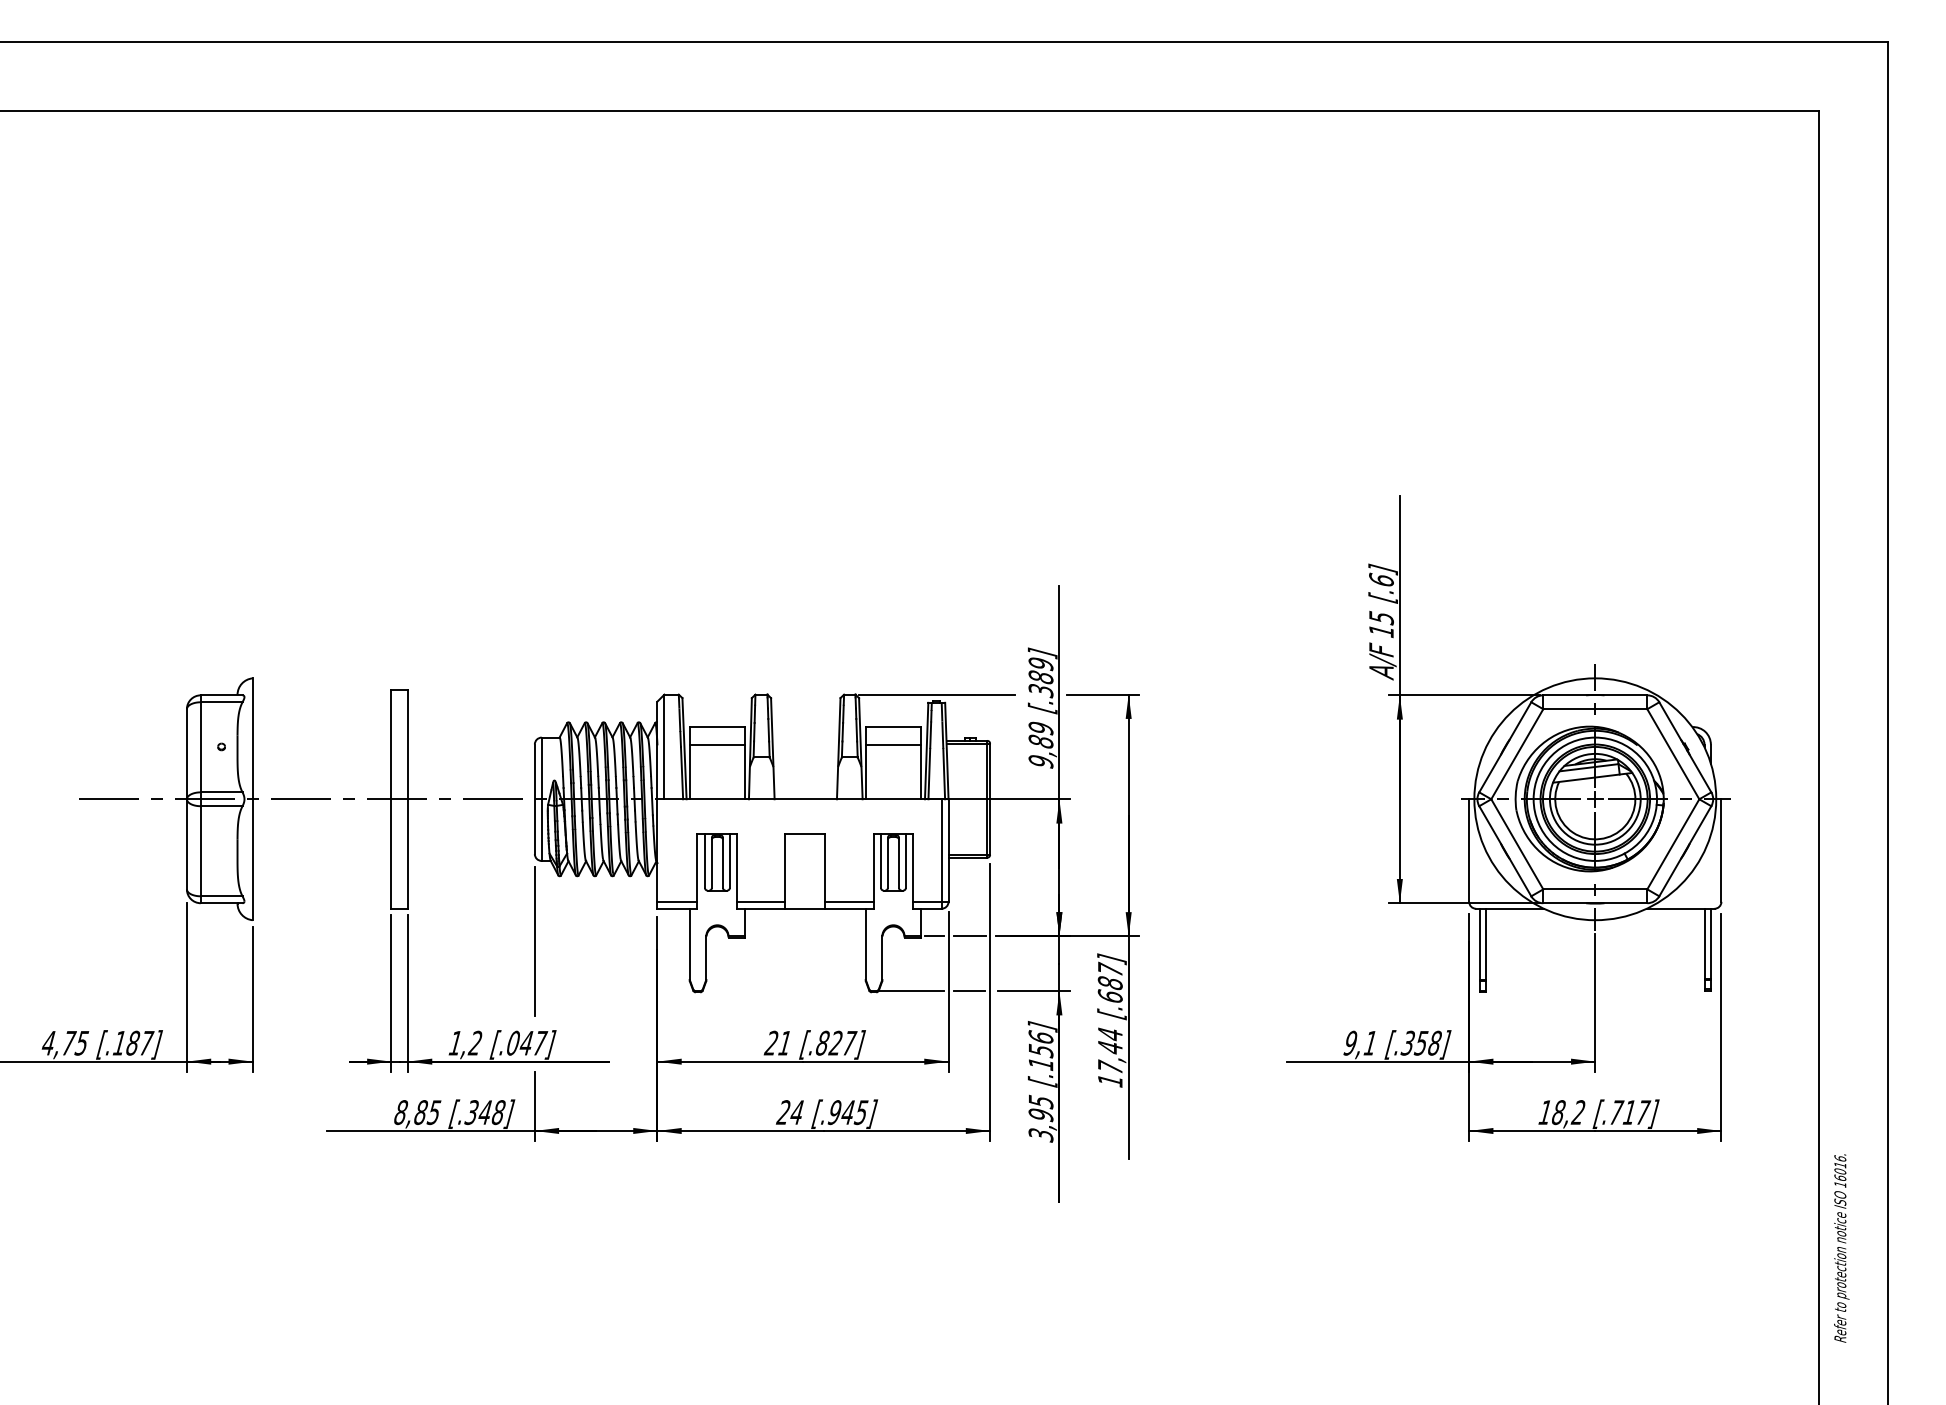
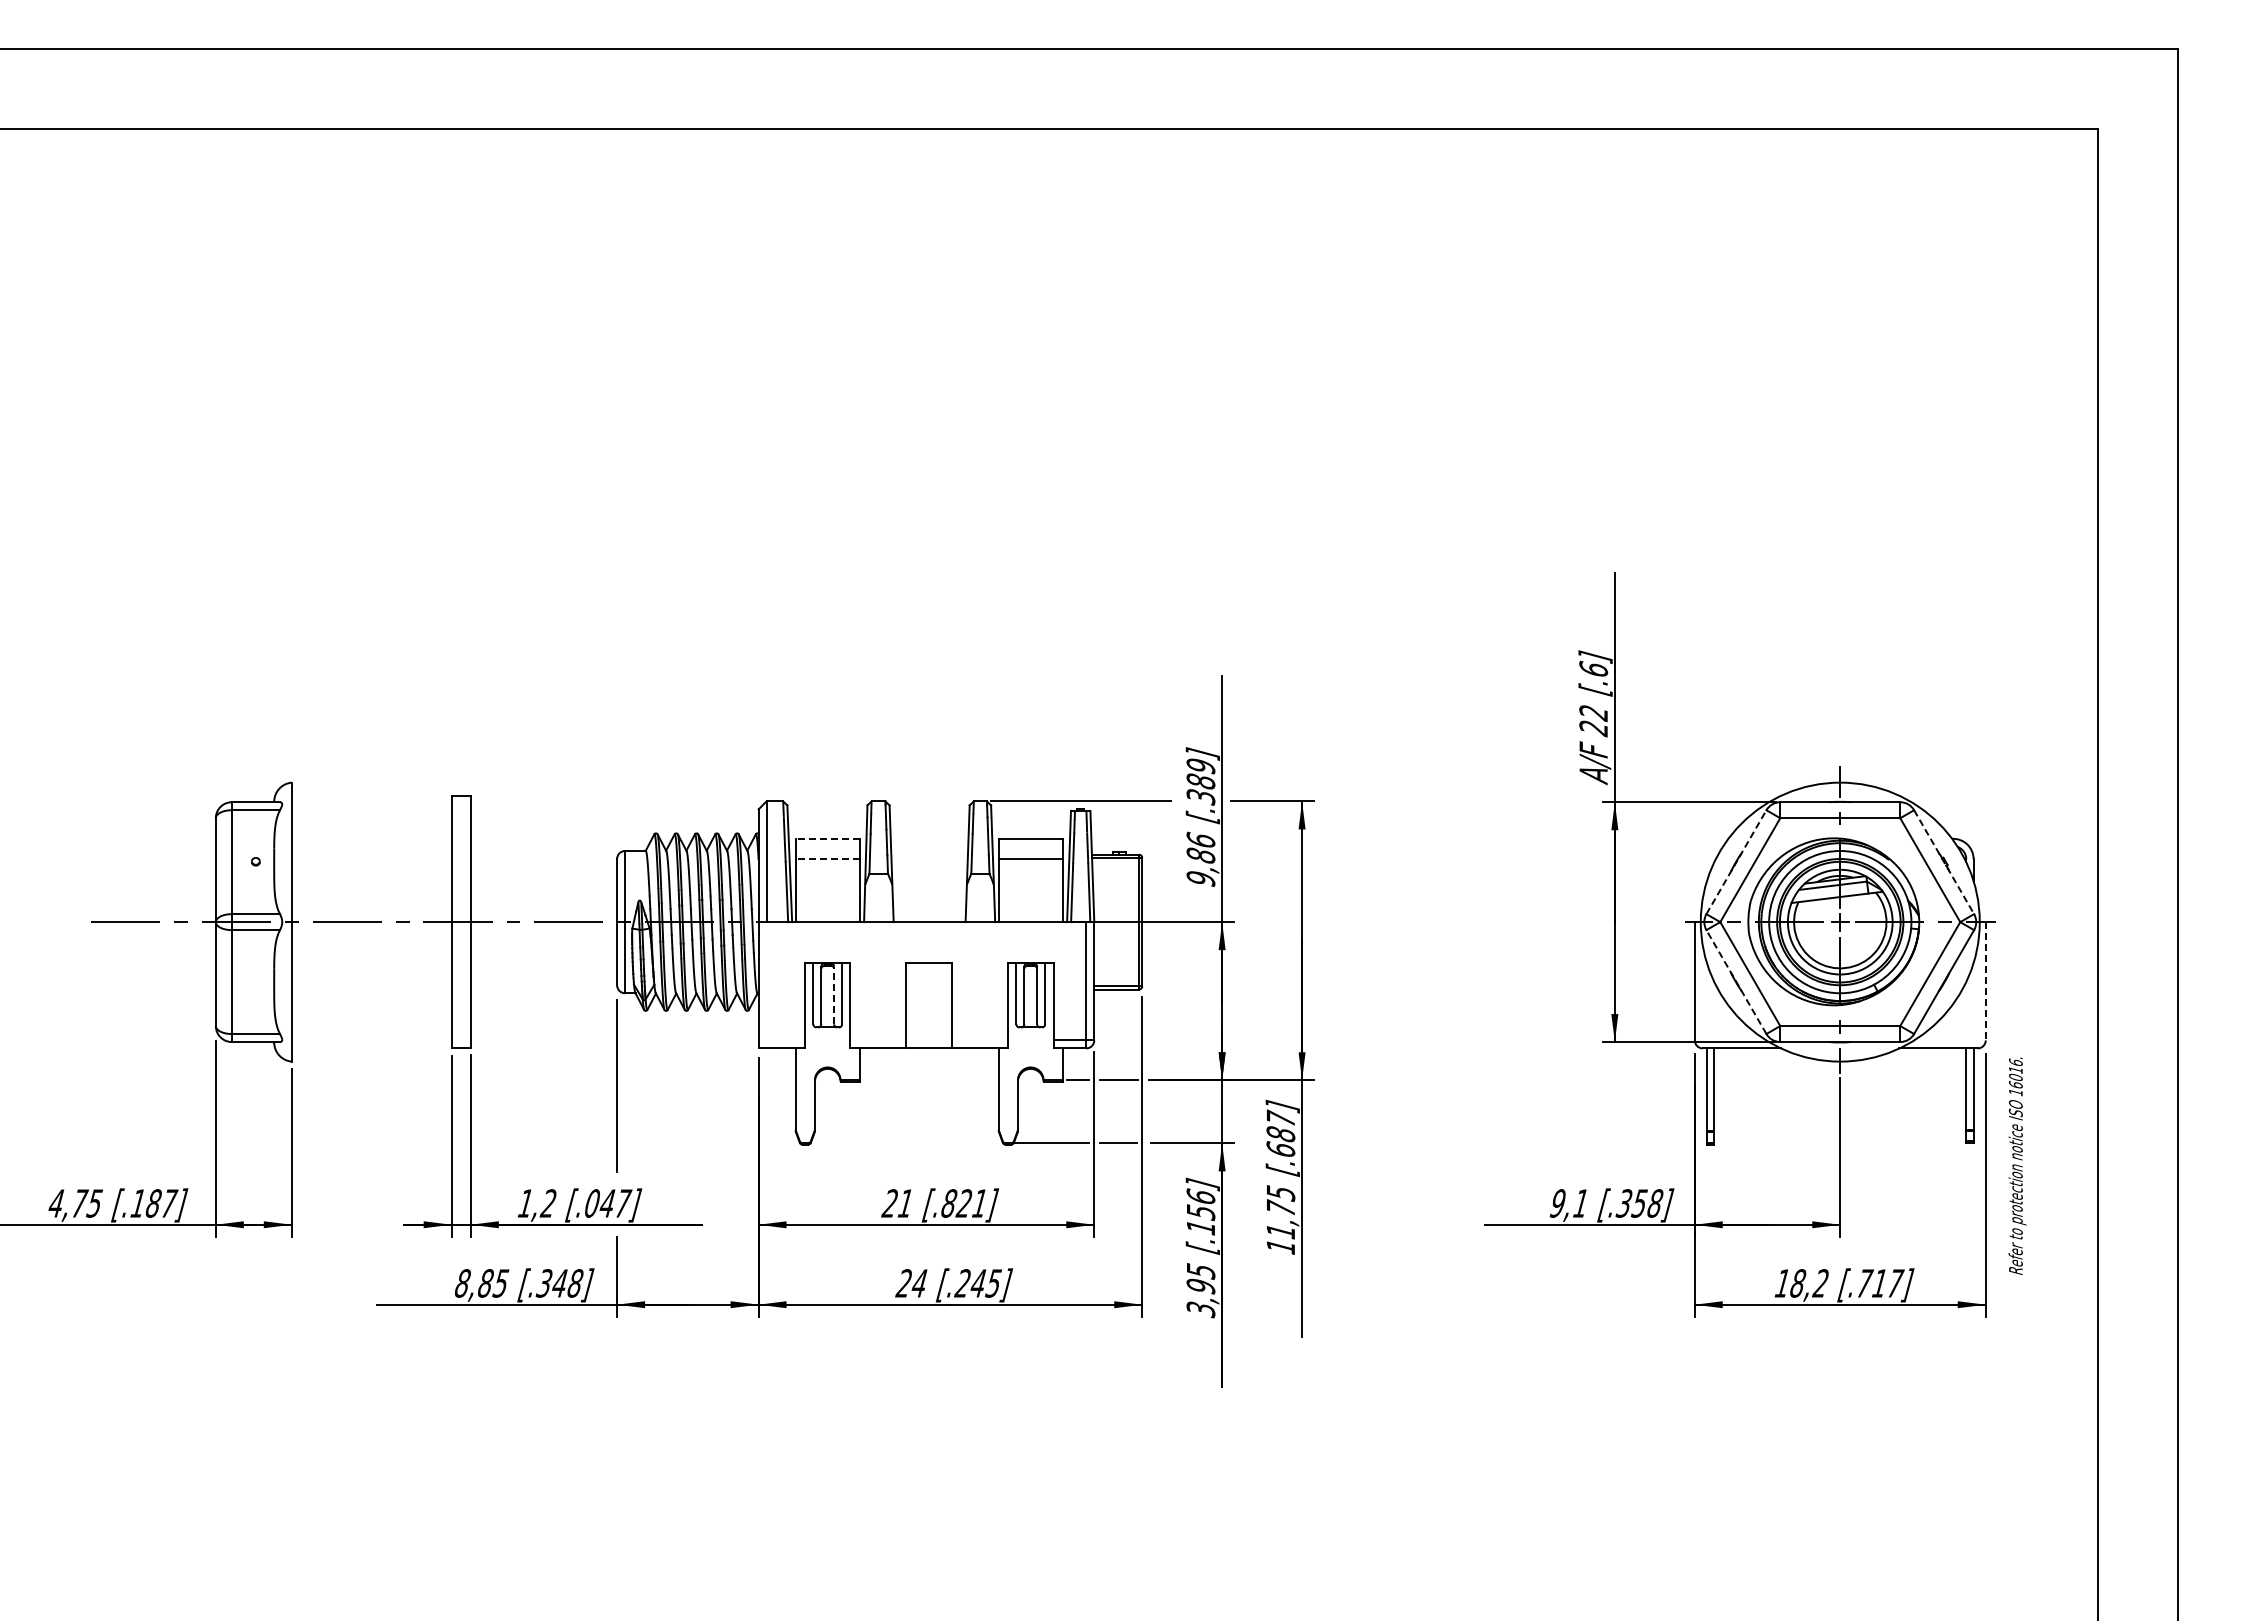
text: (1381, 624) -> (1593, 720), 15 -> 22
line: (717, 726) -> (827, 838), solid -> dashed
text: (1040, 727) -> (1200, 839), 9,89 -> 9,86
line: (717, 744) -> (827, 859), solid -> dashed
line: (1505, 747) -> (1736, 862), solid -> dashed
line: (1685, 747) -> (1944, 862), solid -> dashed
line: (1721, 850) -> (1985, 981), solid -> dashed
line: (1505, 851) -> (1736, 982), solid -> dashed
line: (723, 862) -> (834, 995), solid -> dashed
line: (677, 901) -> (781, 1040), removed
line: (761, 901) -> (878, 1040), removed
line: (849, 901) -> (979, 1040), removed
text: (849, 1043) -> (980, 1203), [.827] -> [.821]
text: (1110, 1051) -> (1281, 1212), 17,44 -> 11,75
text: (834, 1112) -> (962, 1283), [.945] -> [.245]
text: (1841, 1248) -> (2017, 1166), moved

